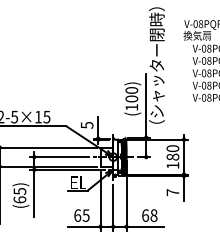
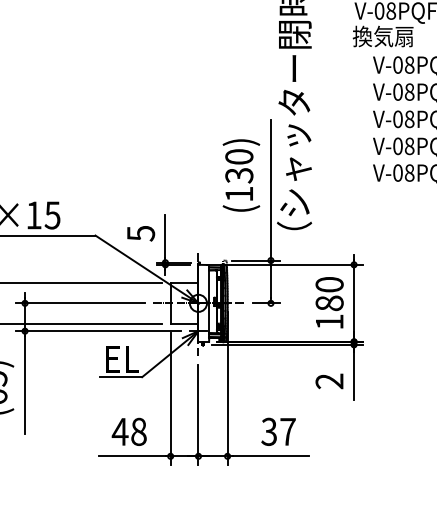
text: (131, 98) -> (238, 174), (100) -> (130)
text: (172, 192) -> (328, 381), 7 -> 2
text: (81, 215) -> (128, 431), 65 -> 48
text: (149, 215) -> (278, 431), 68 -> 37

